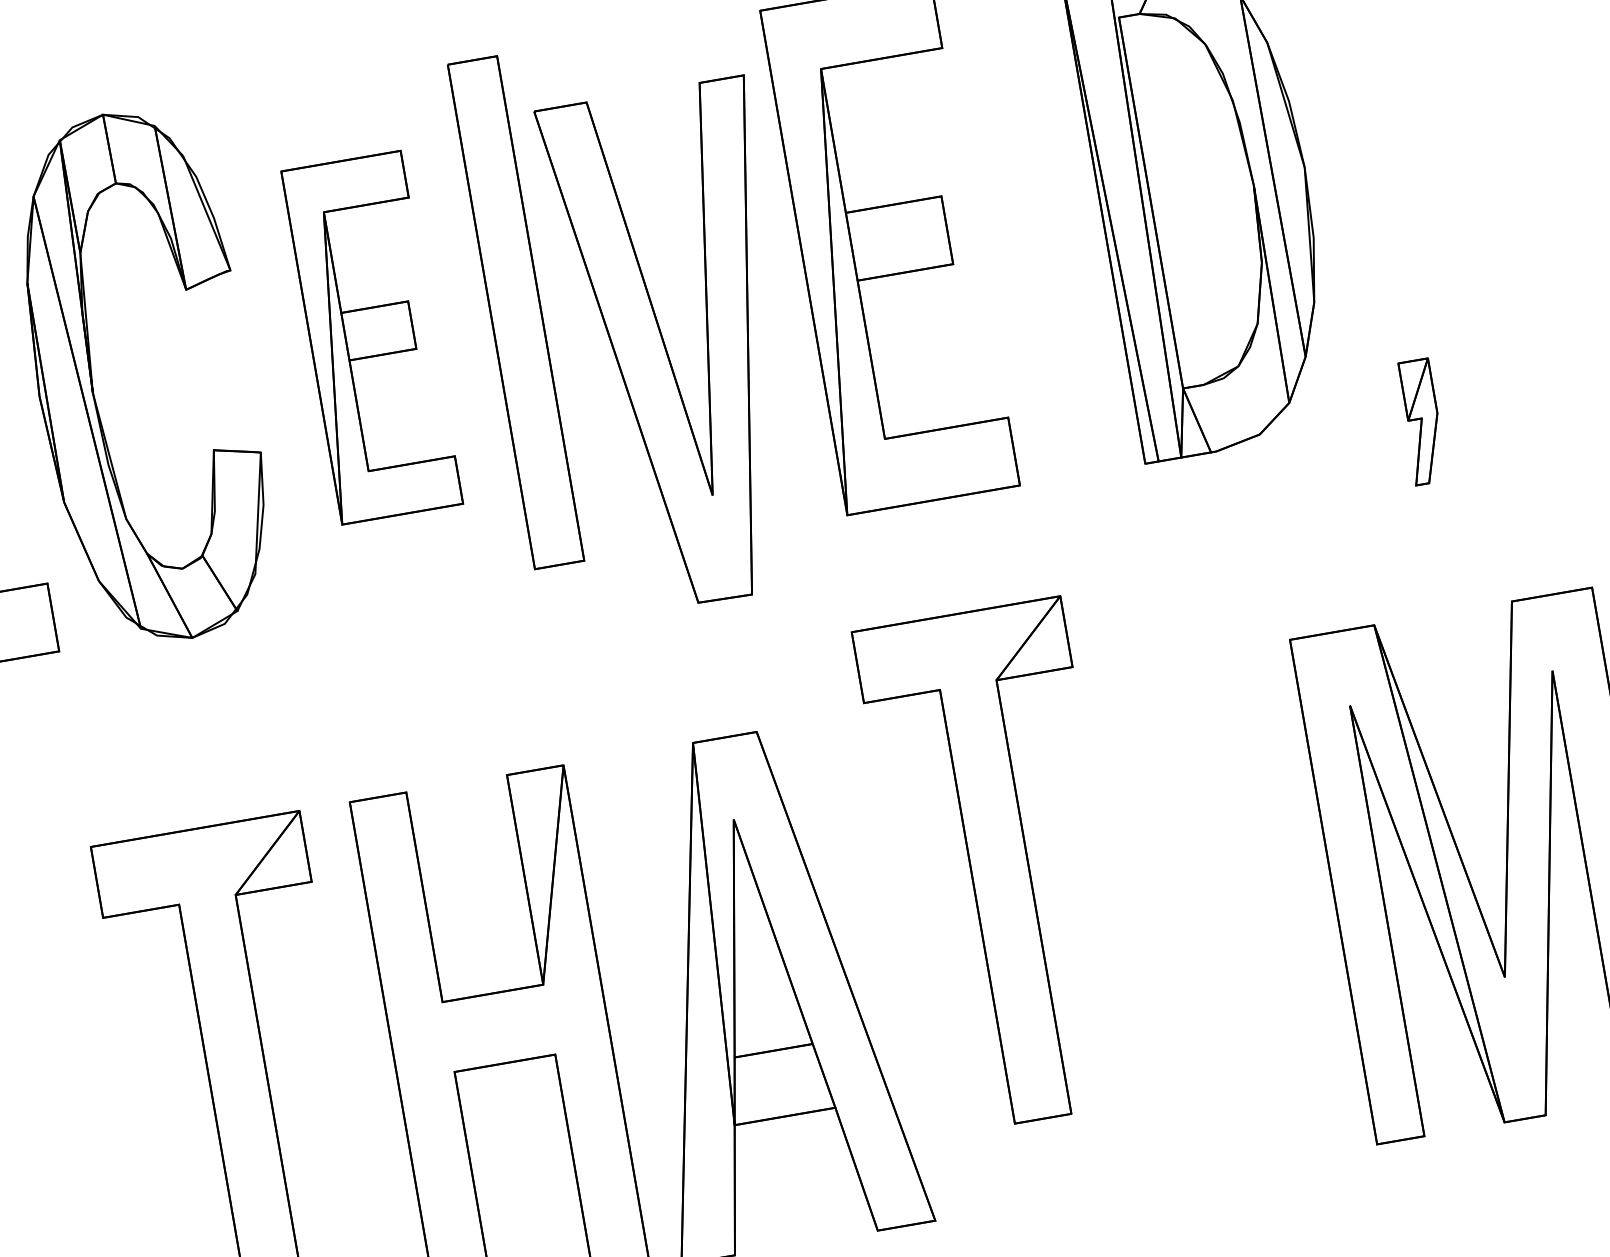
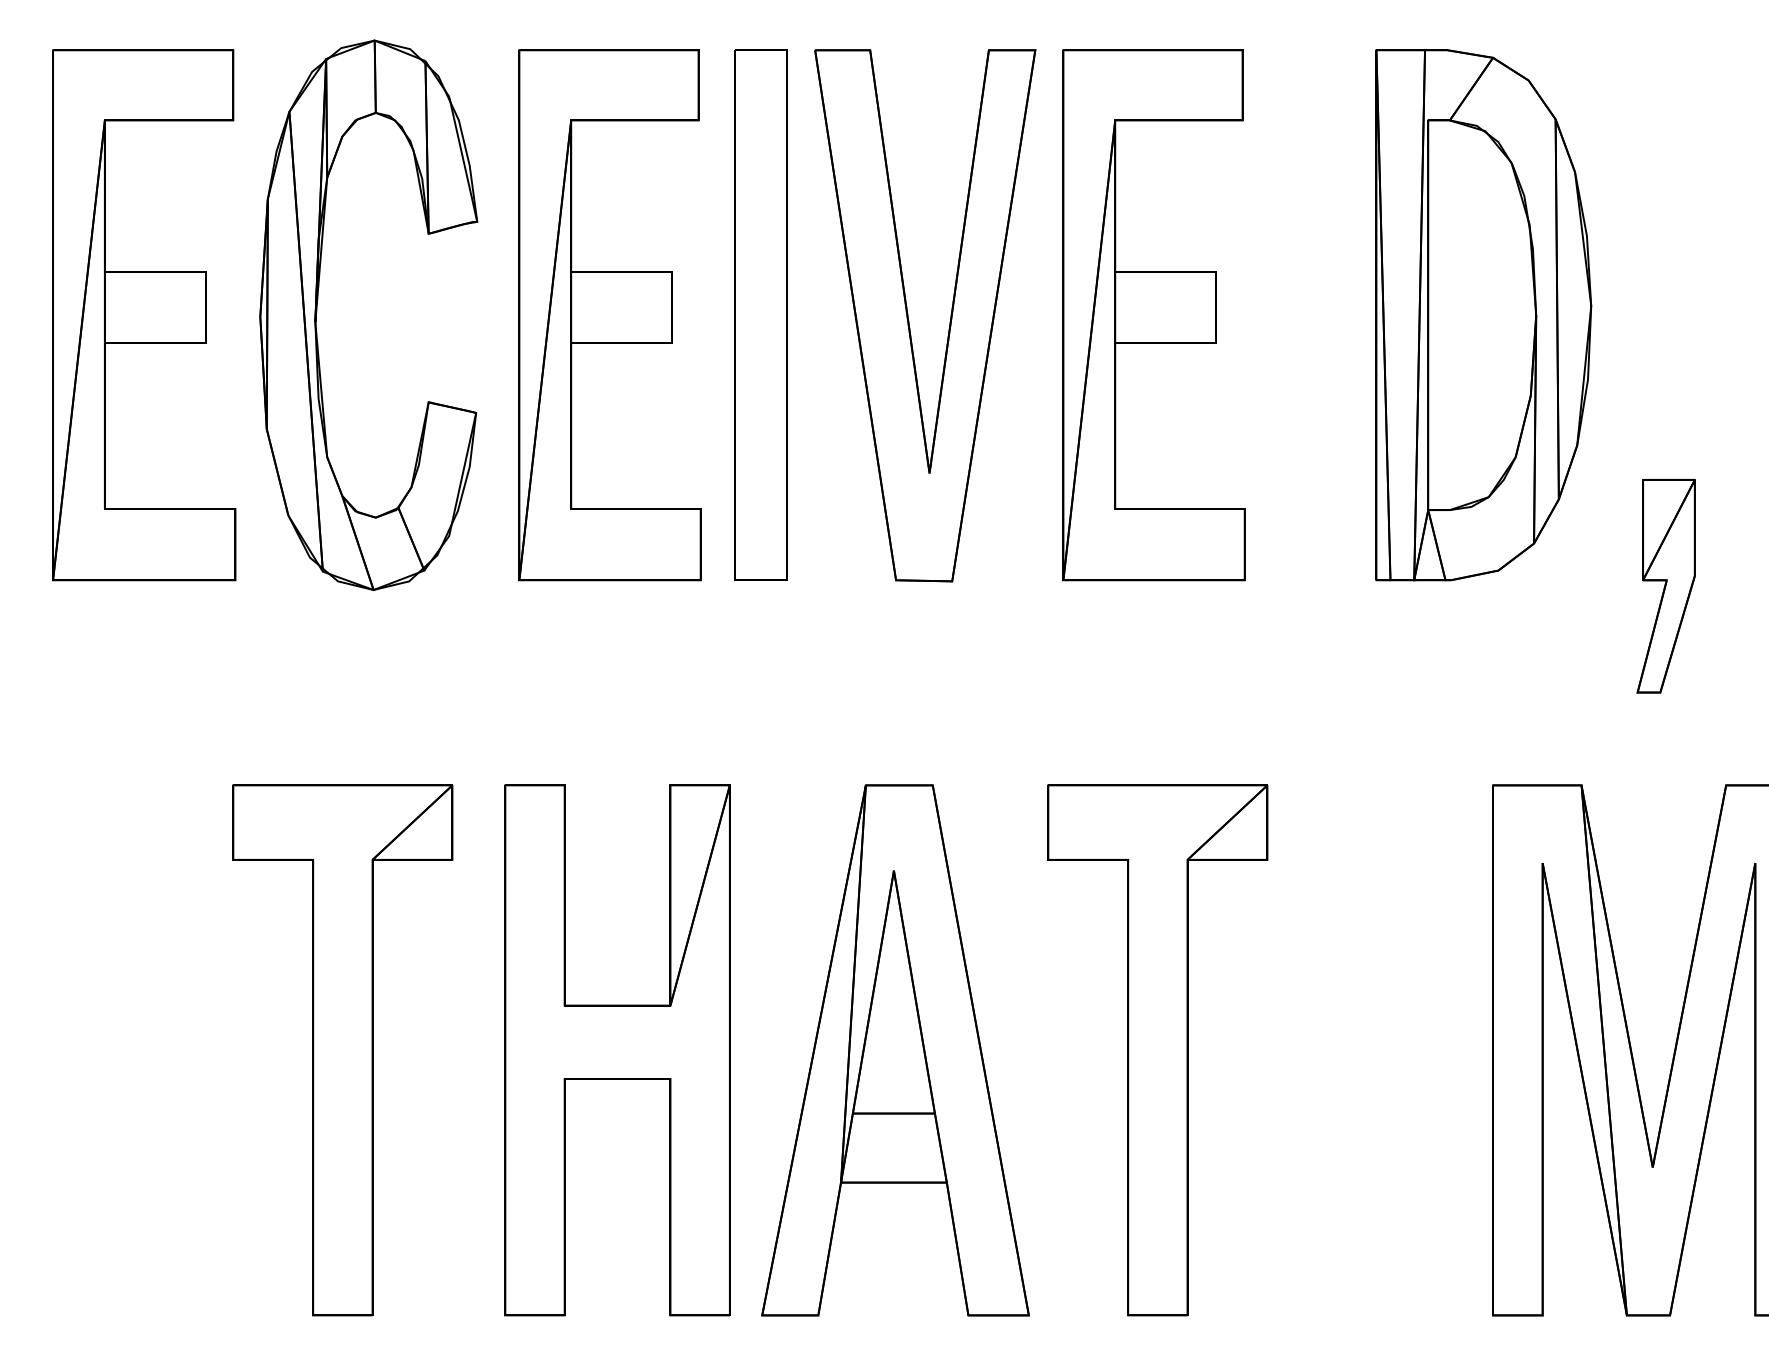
part: (371, 337) -> (609, 315), size x1.43
part: (668, 353) -> (909, 320), moved
part: (1421, 422) -> (1665, 586), size x1.67
part: (999, 866) -> (1157, 1050), moved

